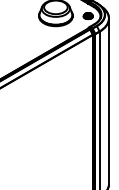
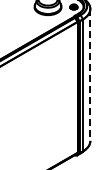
line: (109, 101) -> (90, 75), solid -> dashed

